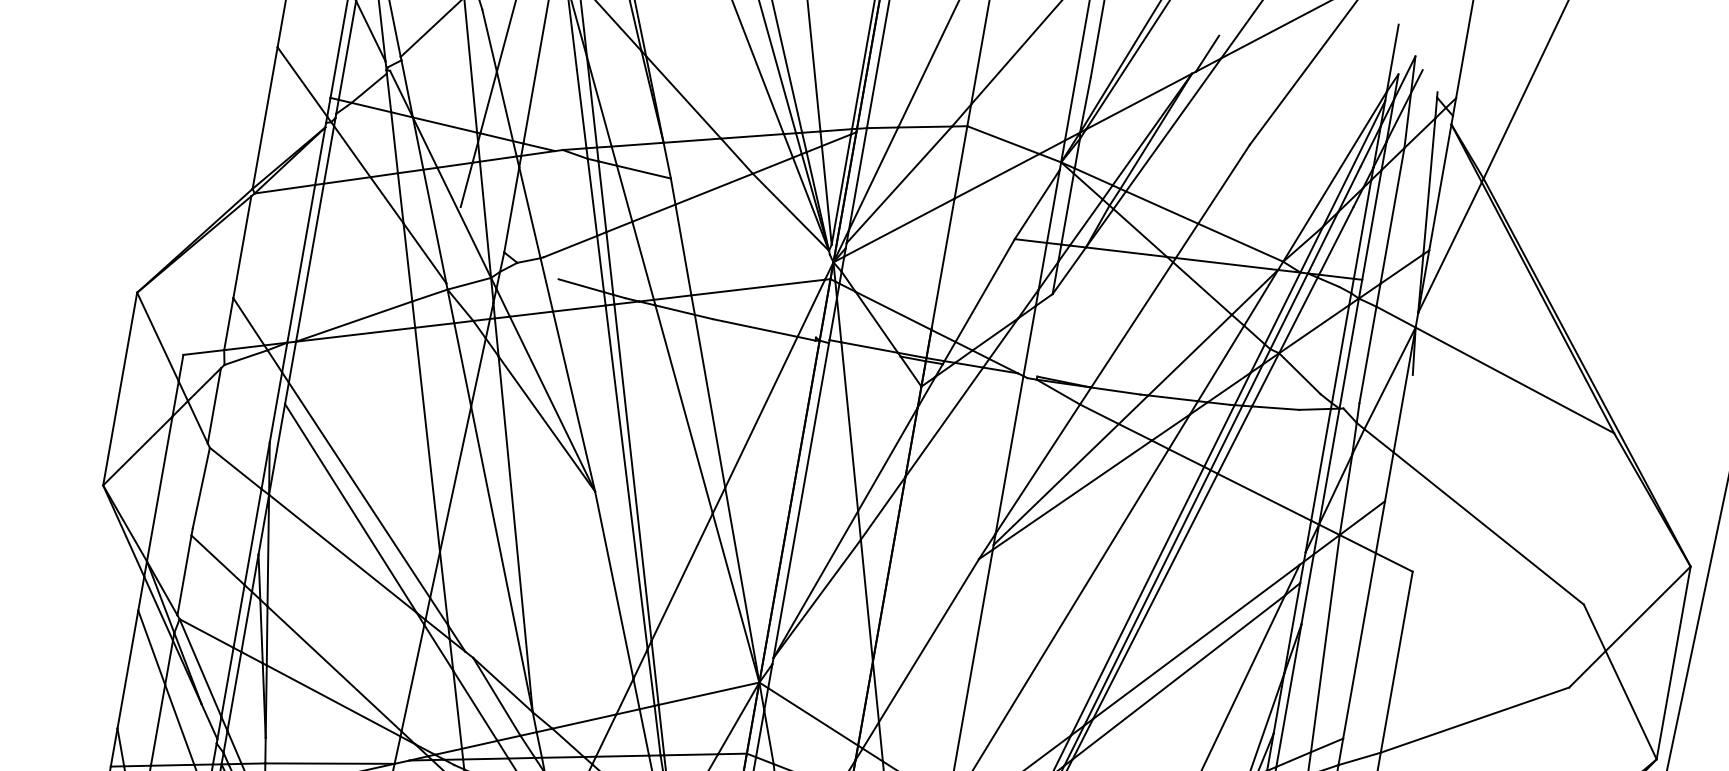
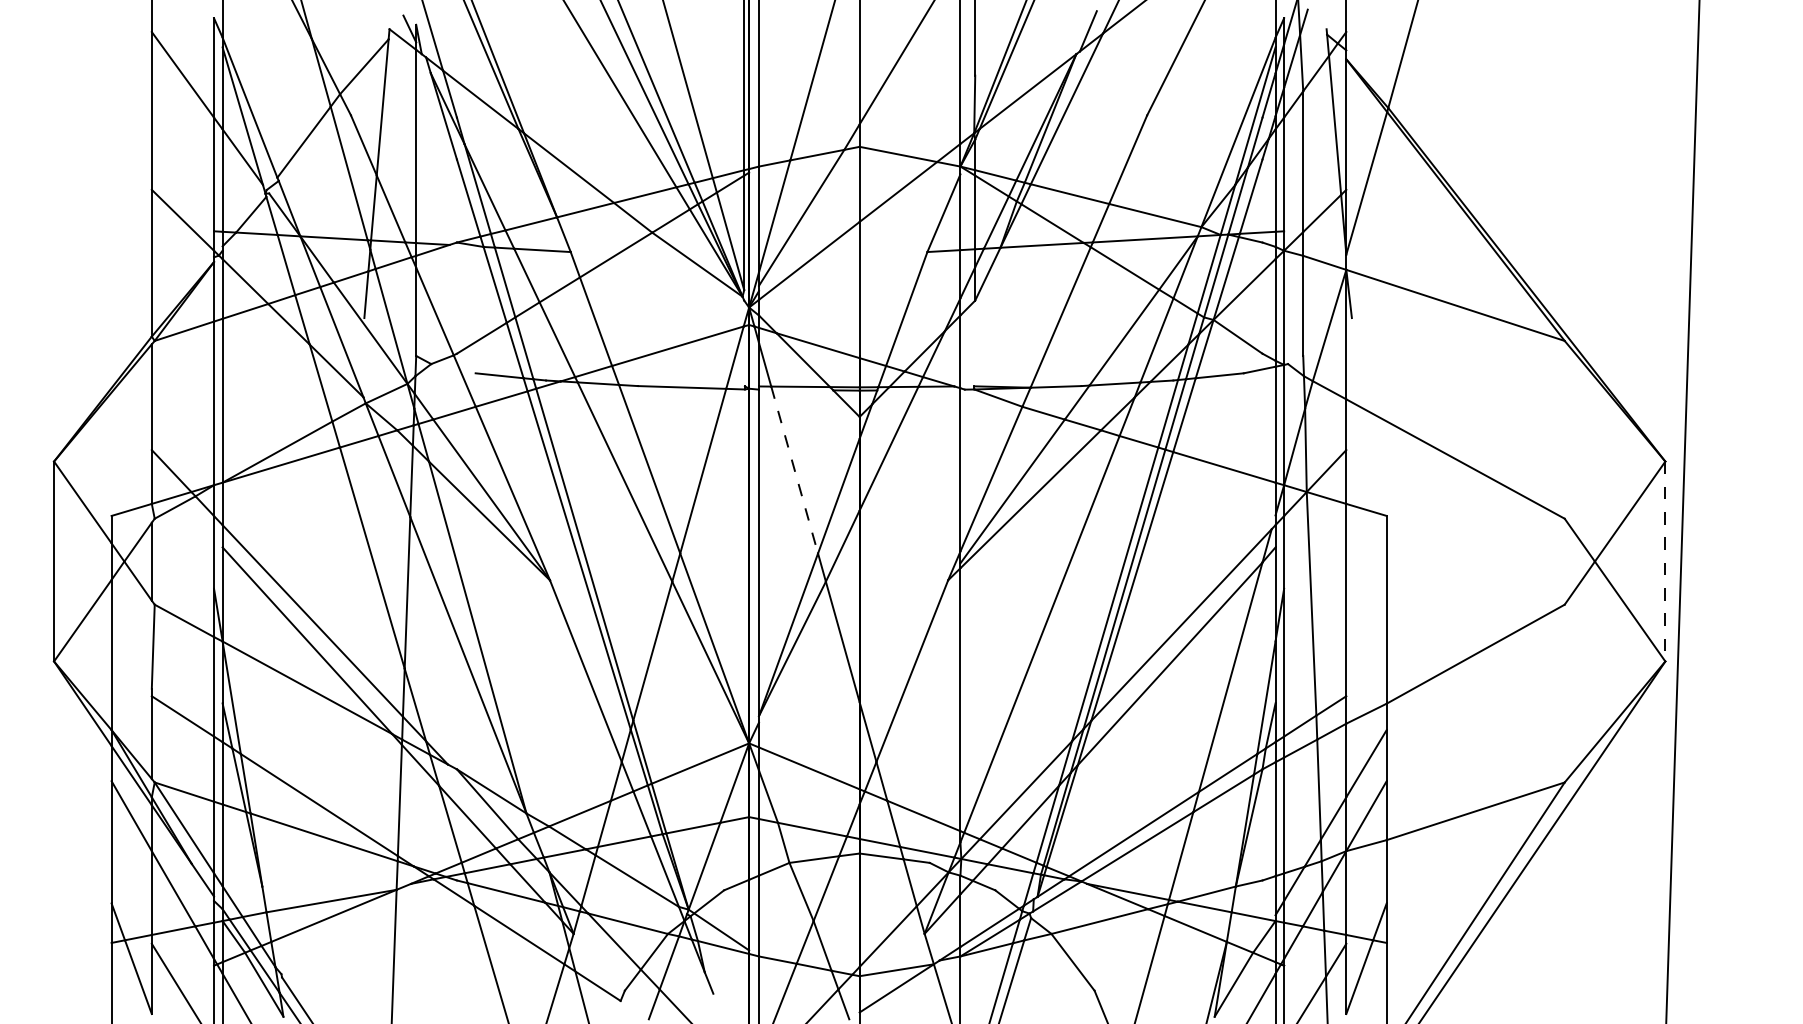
line: (849, 427) -> (794, 470), solid -> dashed
line: (1673, 662) -> (1665, 561), solid -> dashed

